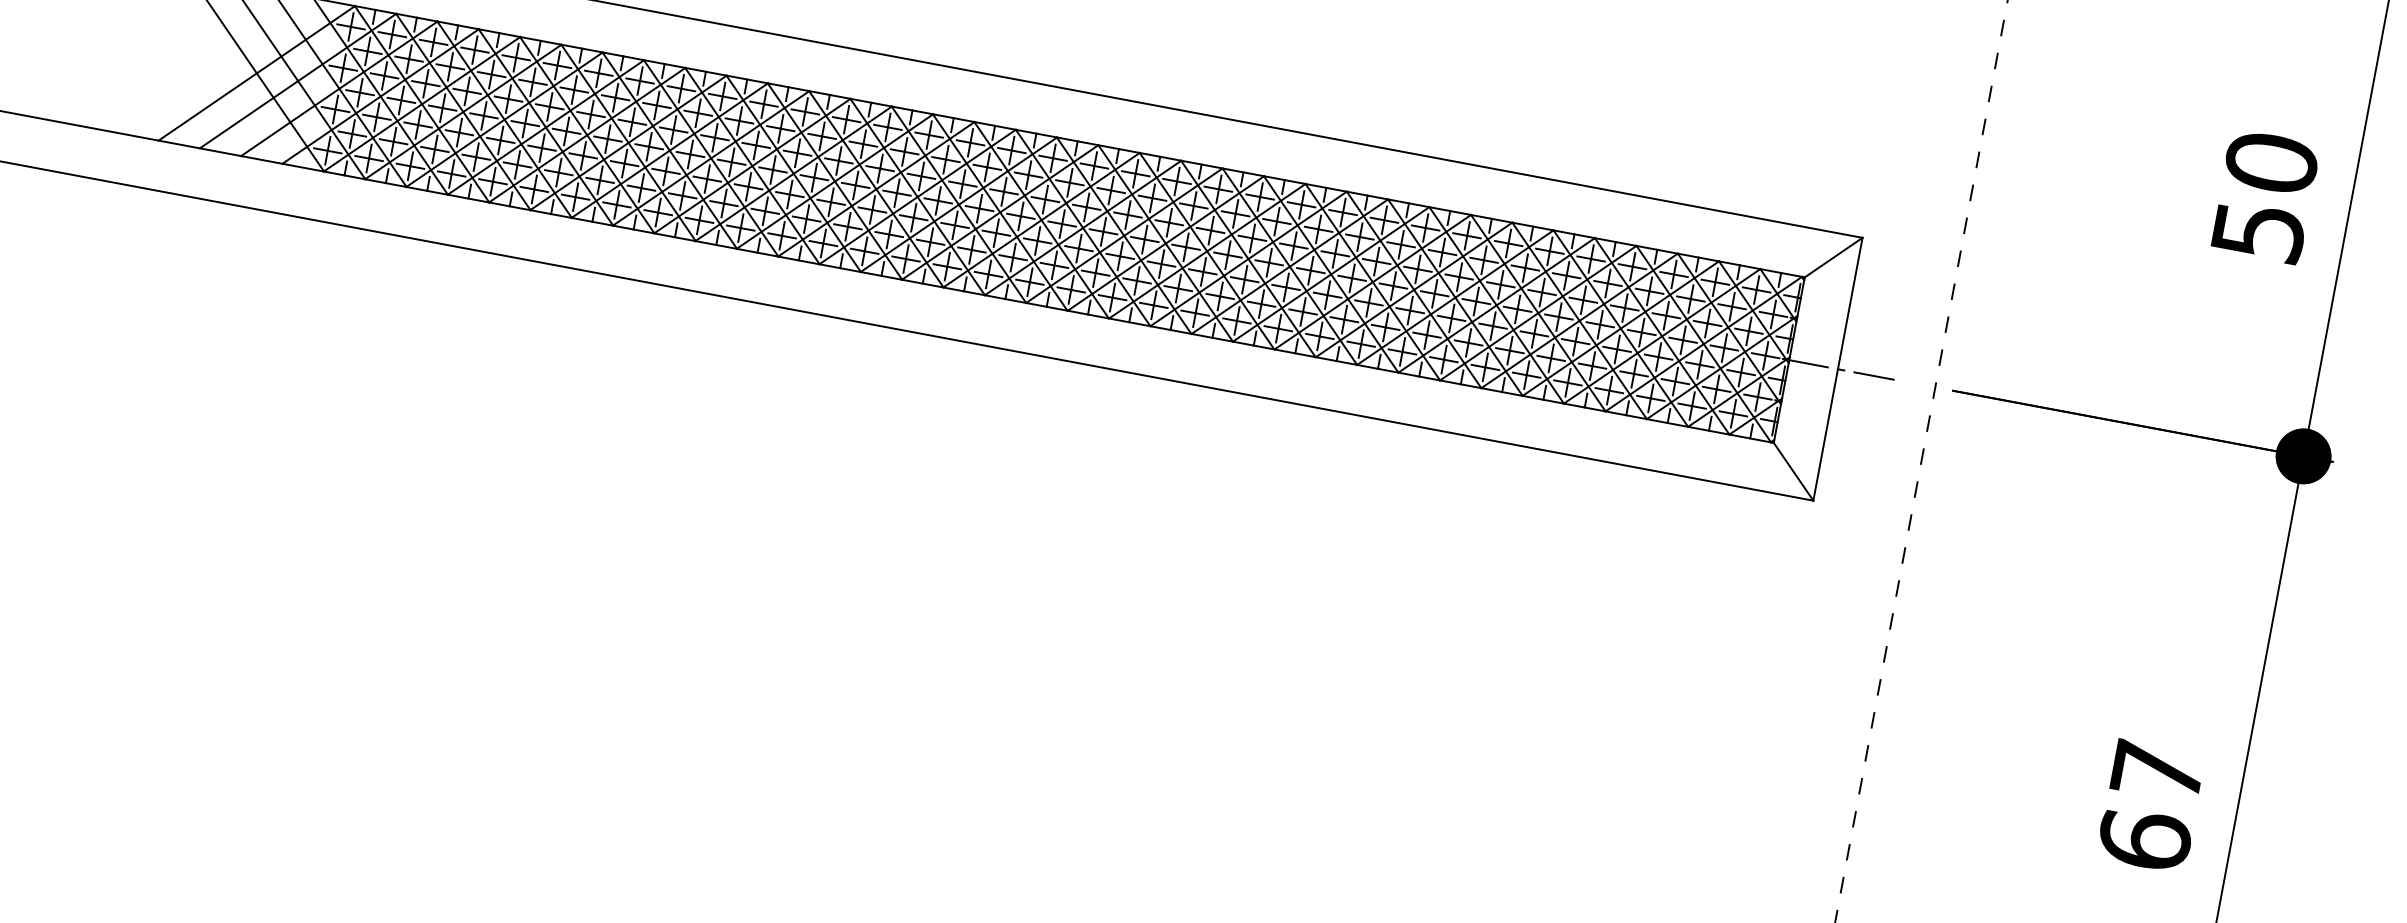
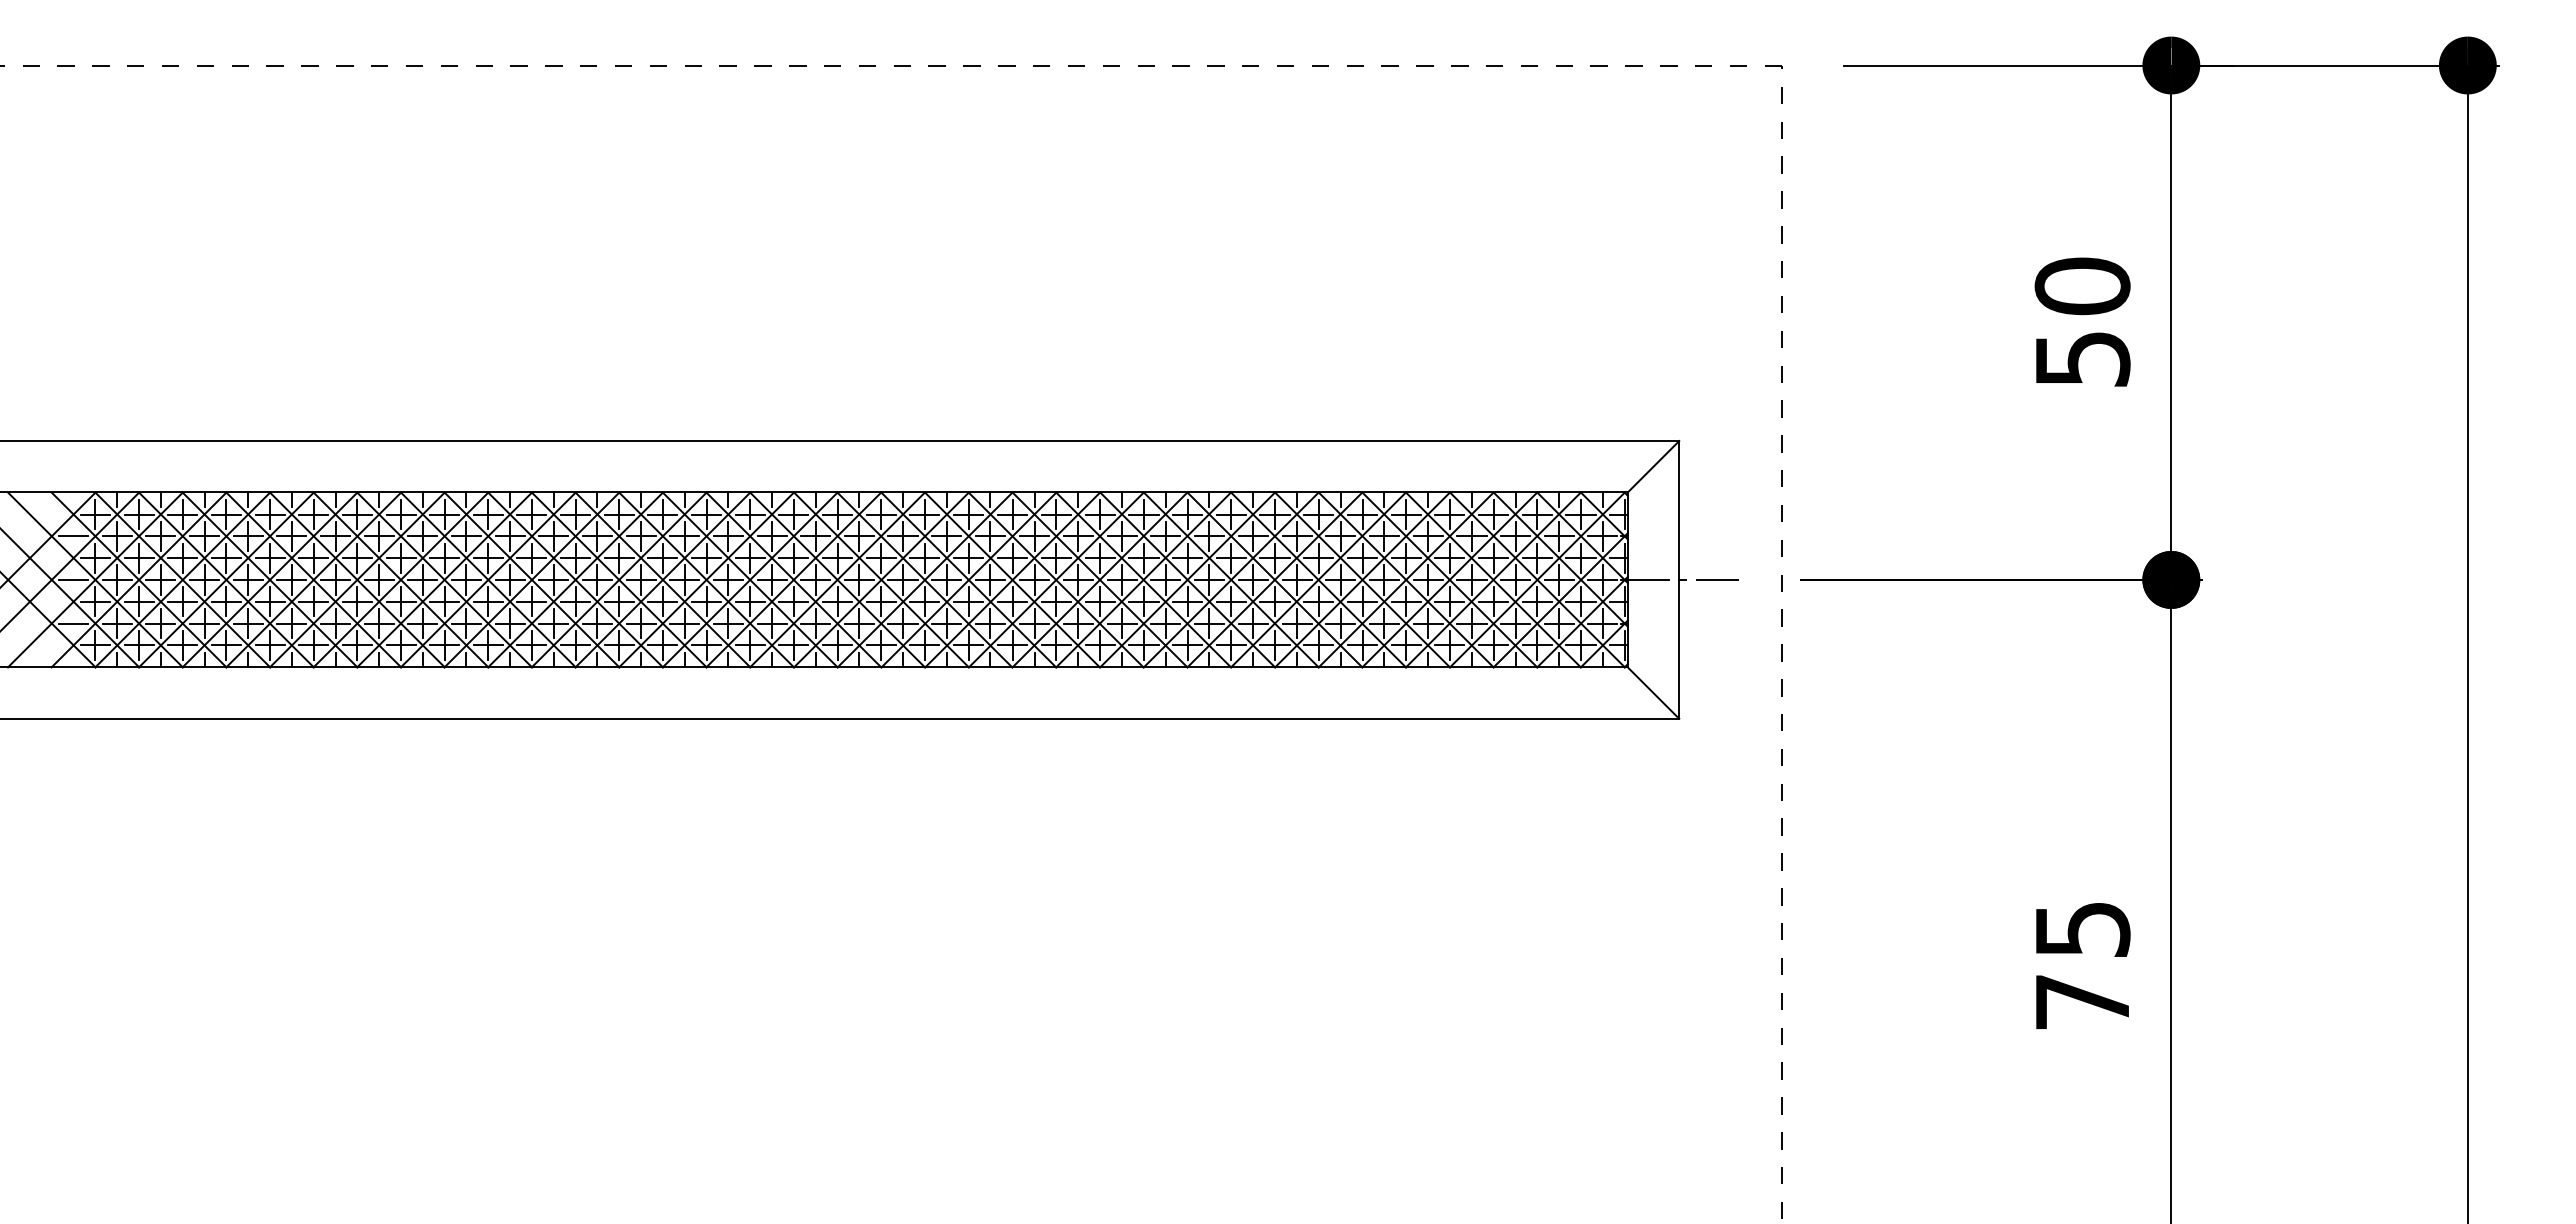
line: (326, 43) -> (73, 536), added
line: (318, 84) -> (73, 579), added
line: (310, 126) -> (73, 623), added
text: (2151, 806) -> (2082, 966), 67 -> 75

